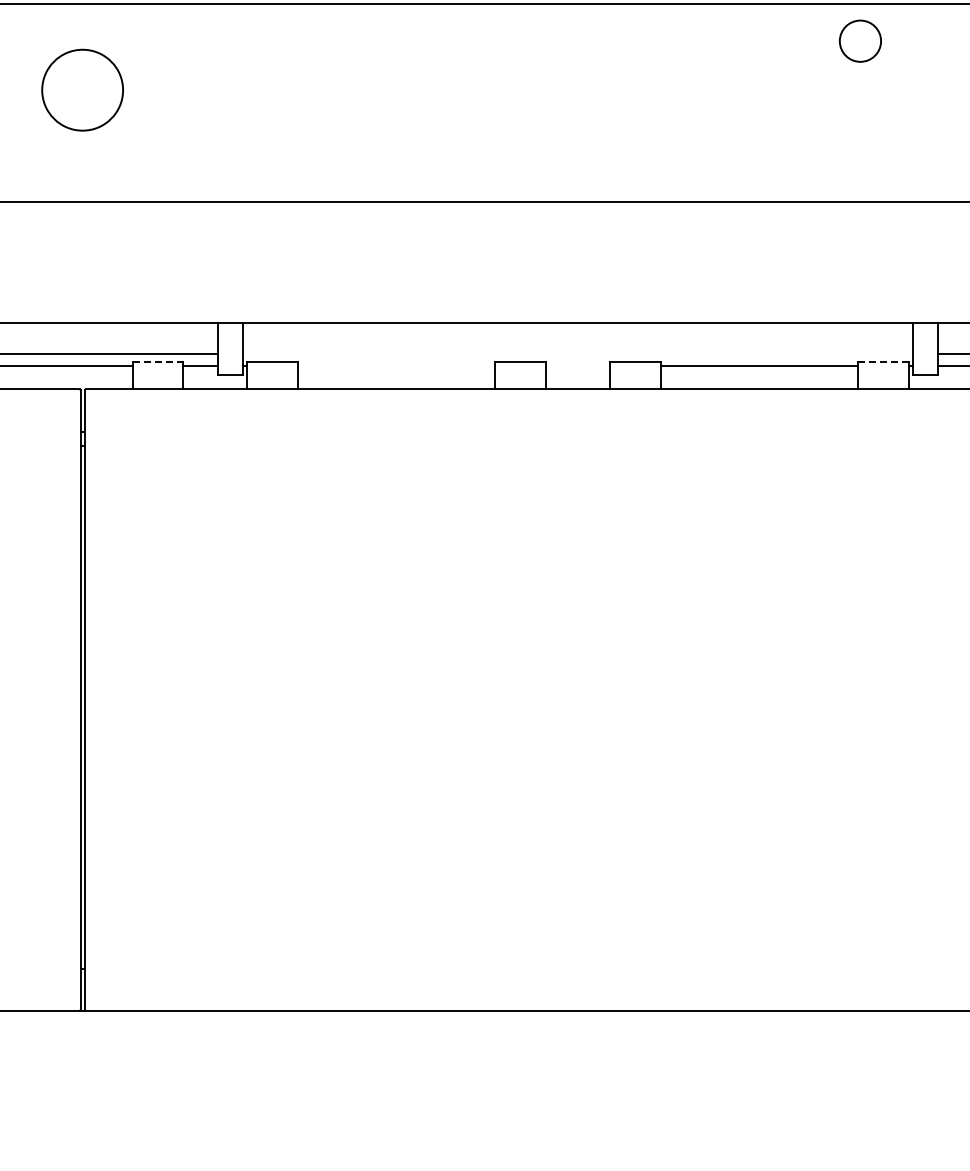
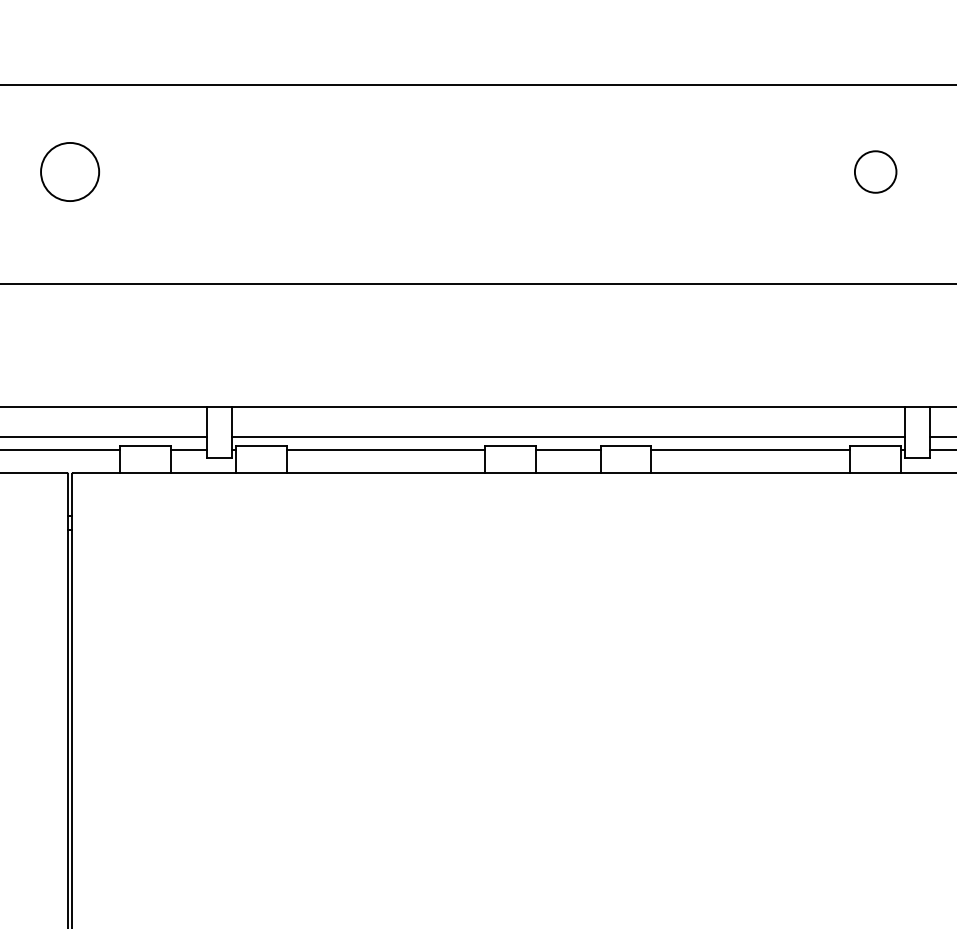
circle: (859, 40) -> (874, 171), moved
circle: (82, 90) -> (69, 172), size x0.71
line: (577, 353) -> (567, 436), added
line: (158, 362) -> (146, 445), dashed -> solid
line: (882, 362) -> (874, 445), dashed -> solid
line: (396, 366) -> (385, 449), added
line: (577, 366) -> (567, 449), added

